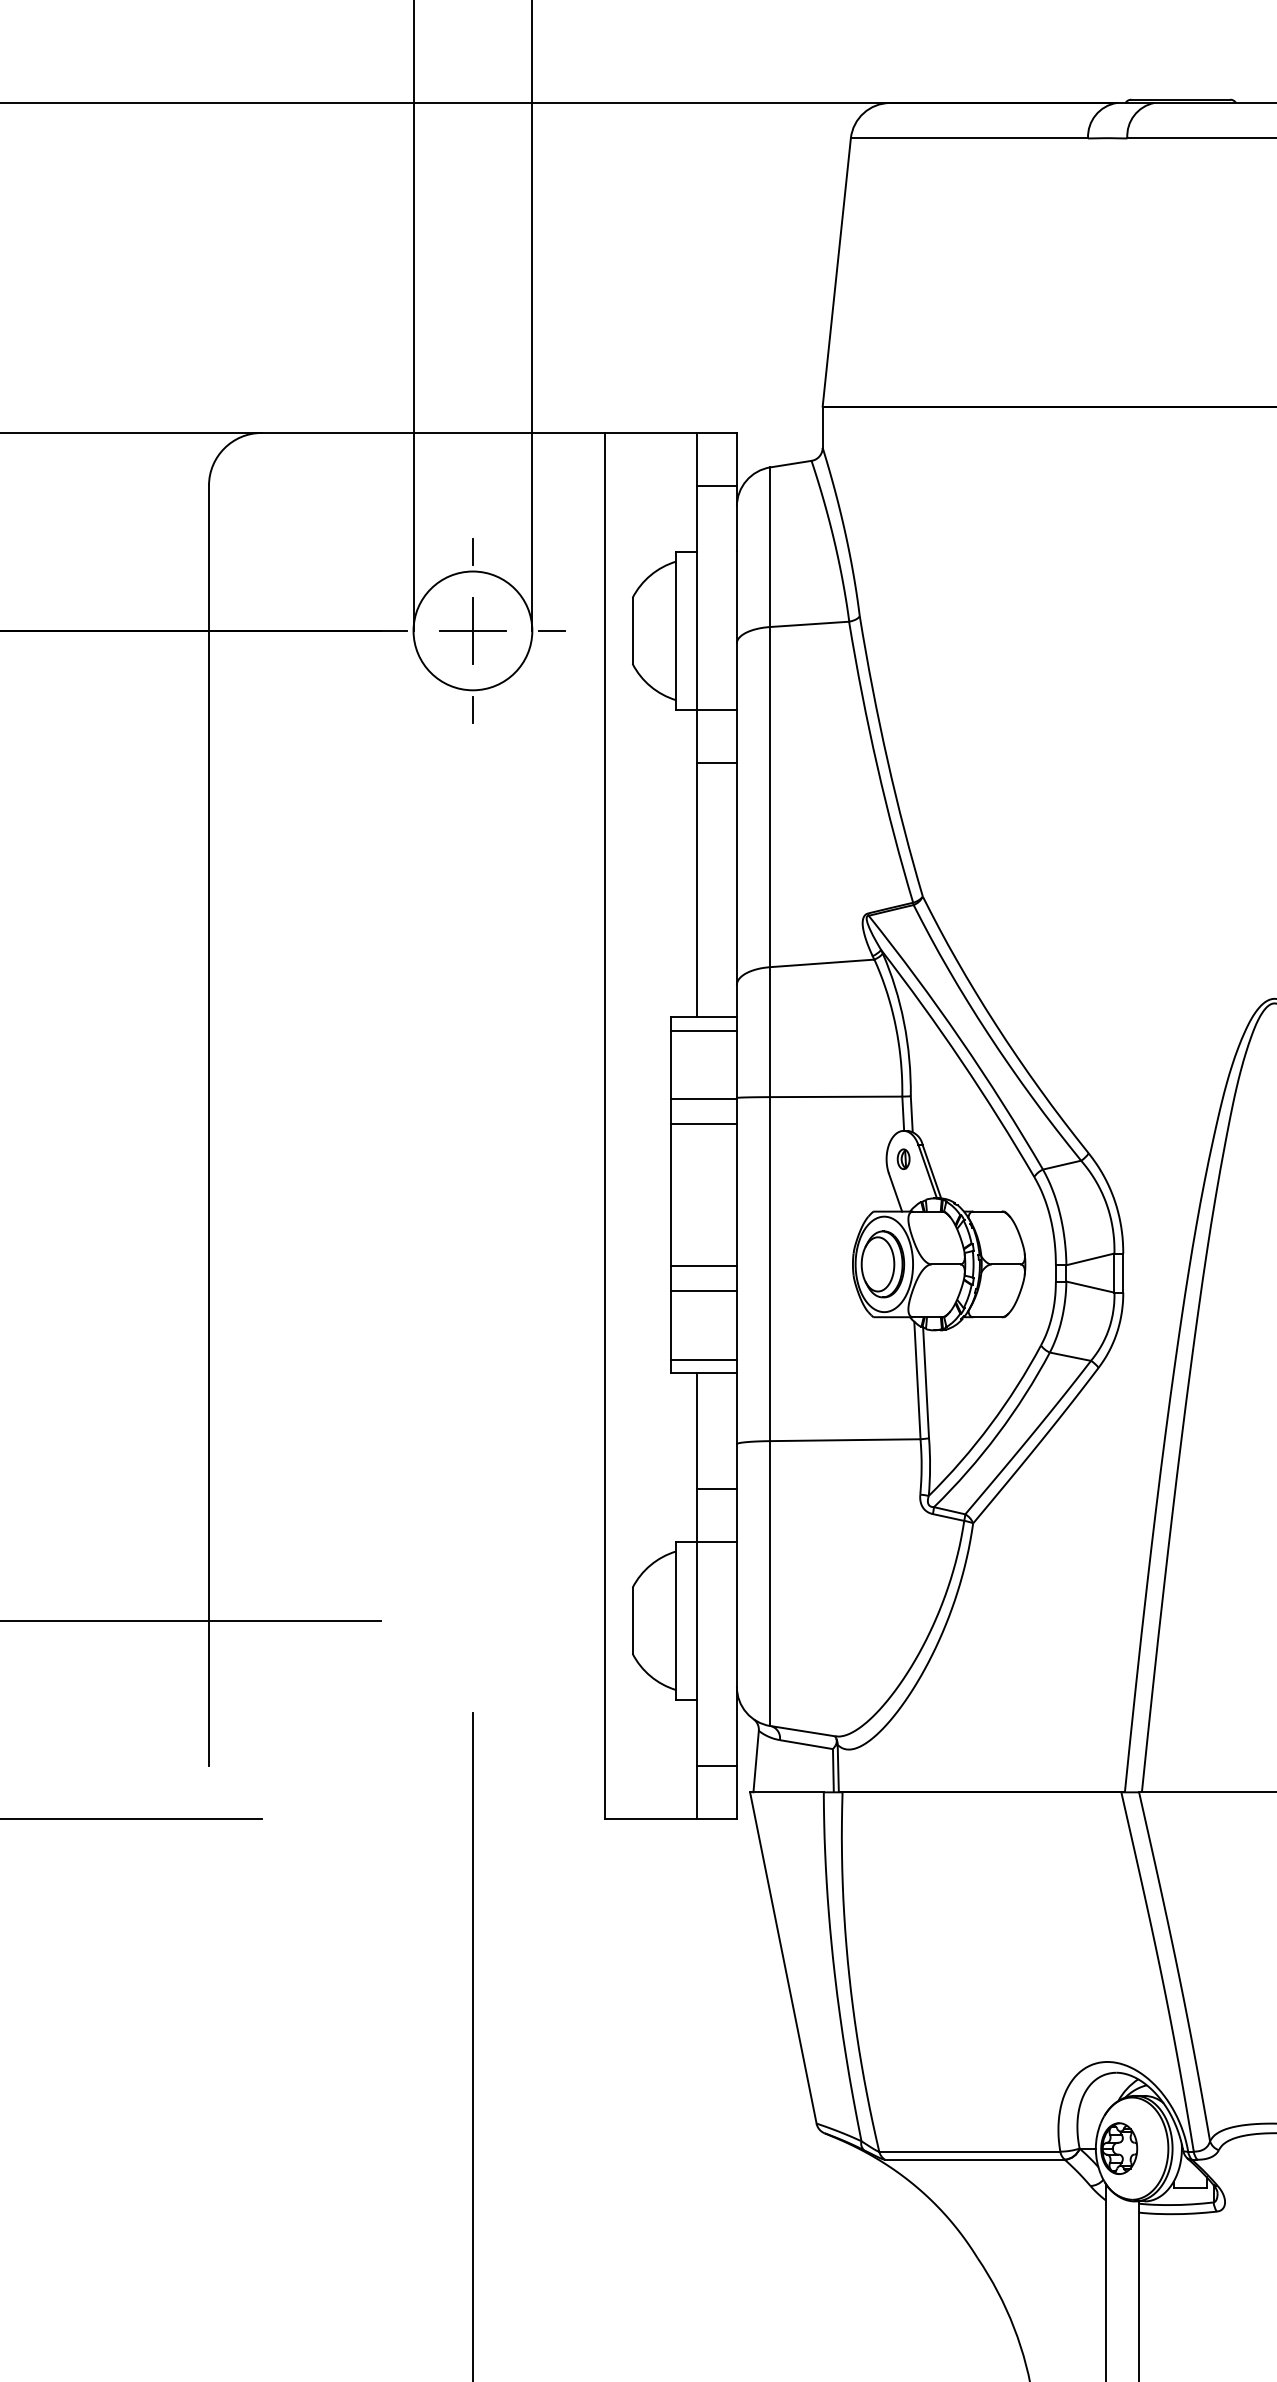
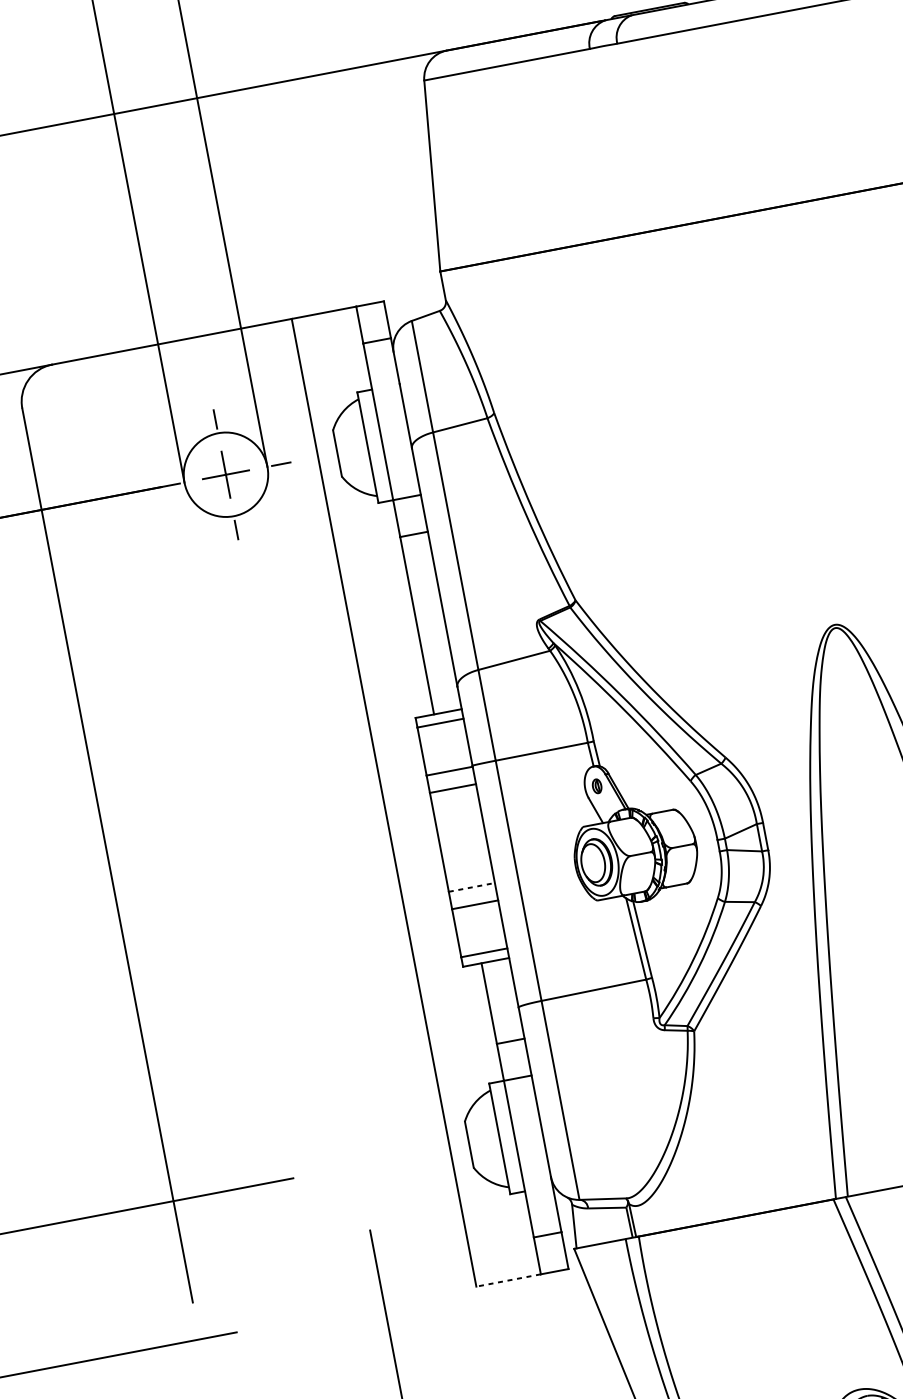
line: (703, 1265) -> (471, 887), solid -> dashed
line: (650, 1818) -> (508, 1280), solid -> dashed

